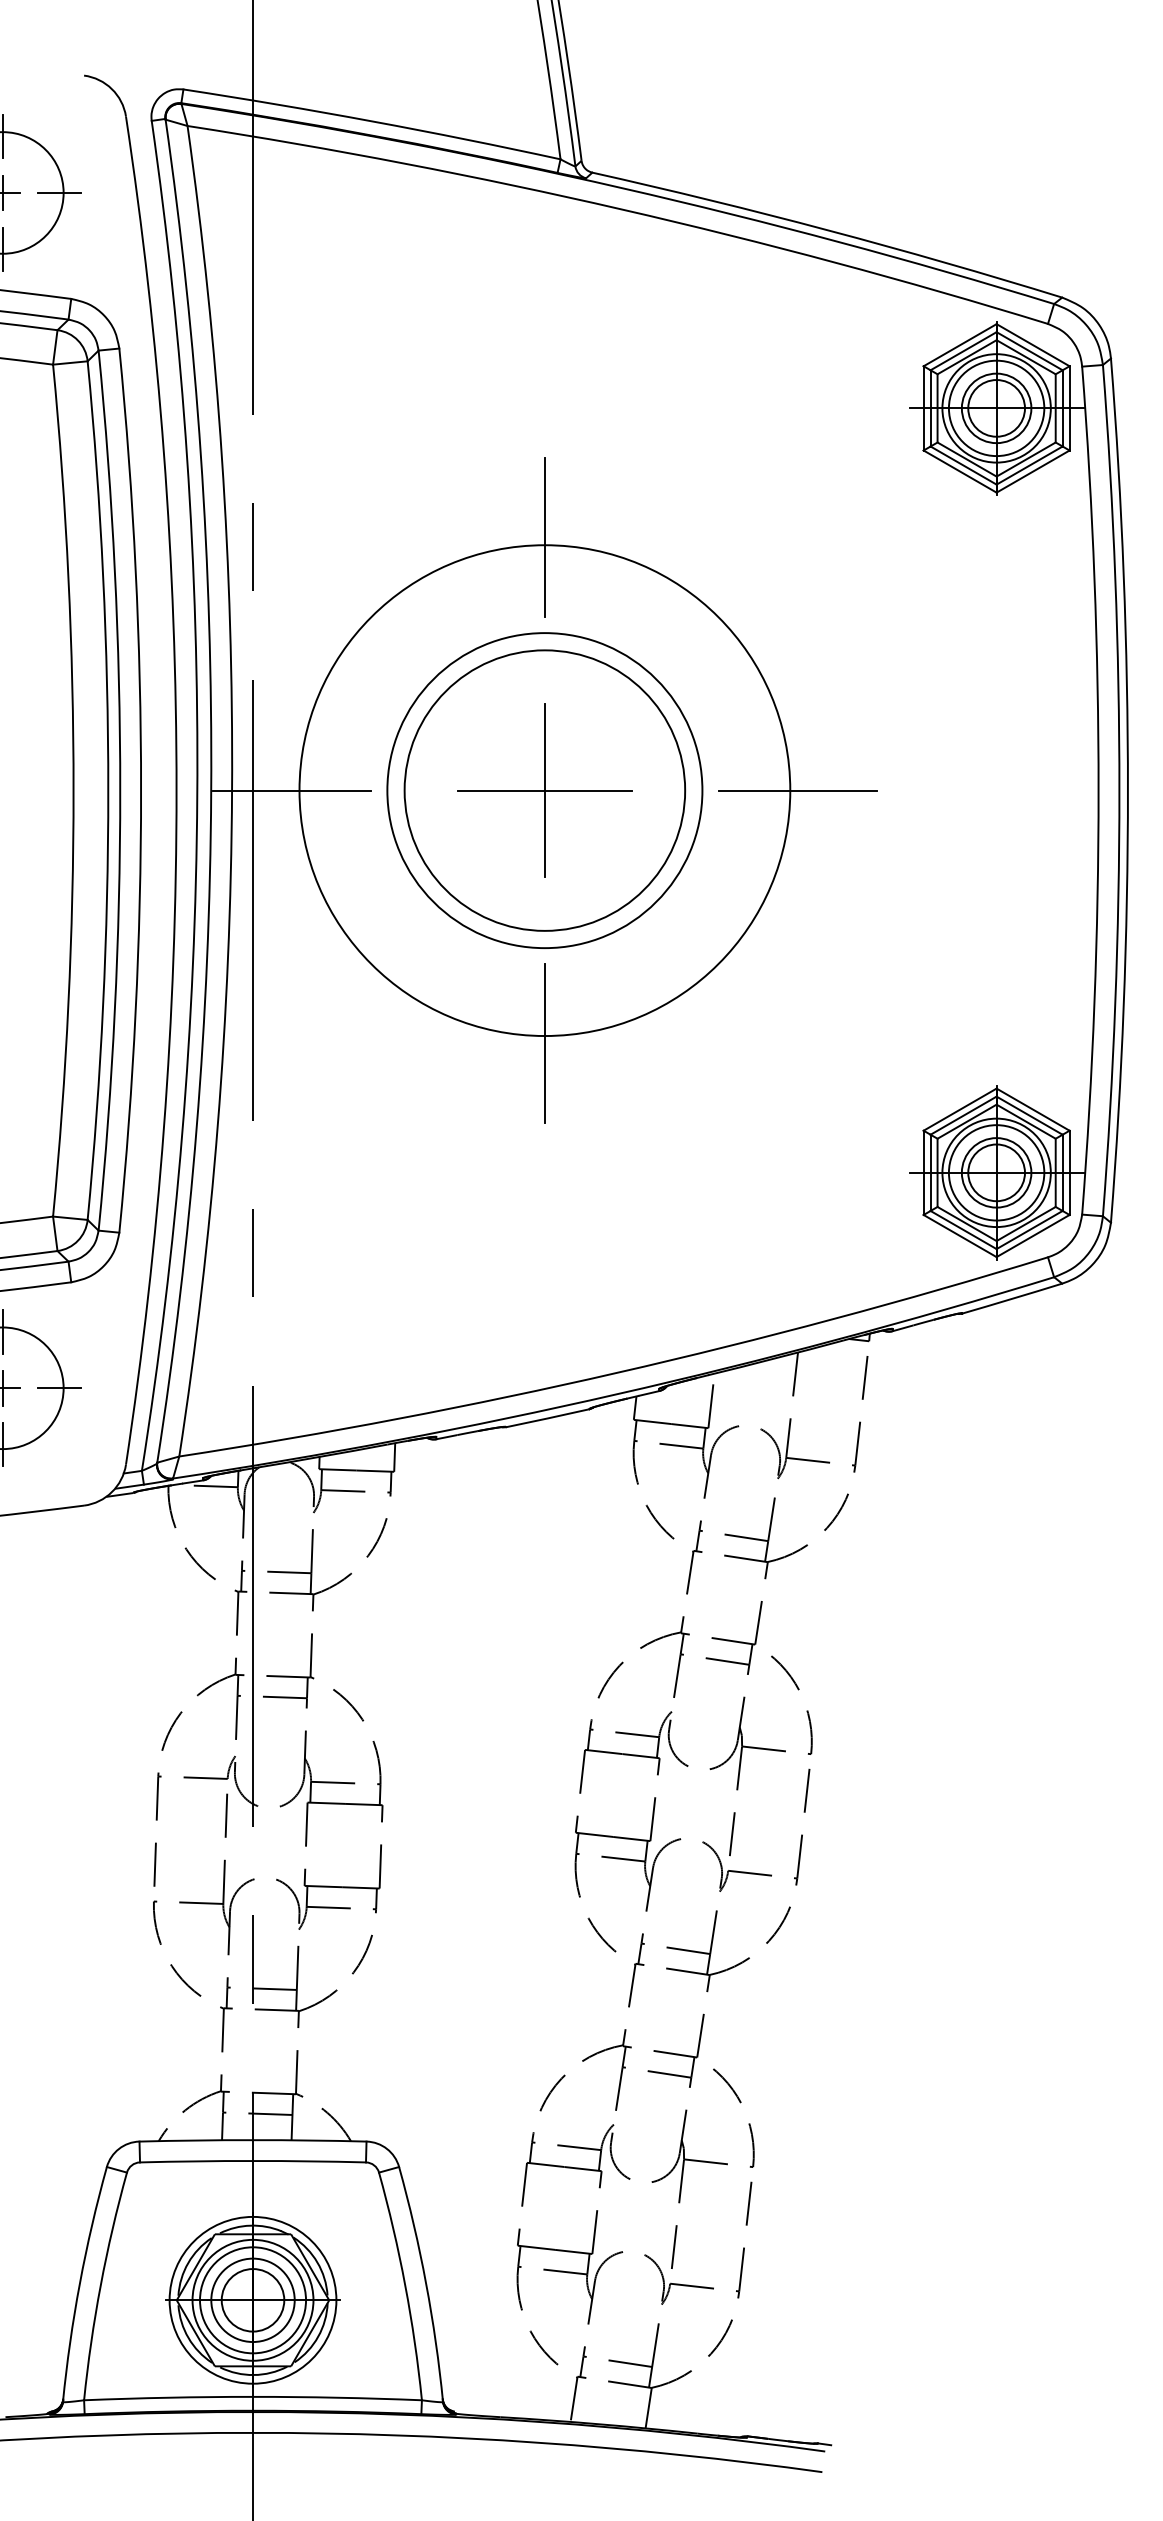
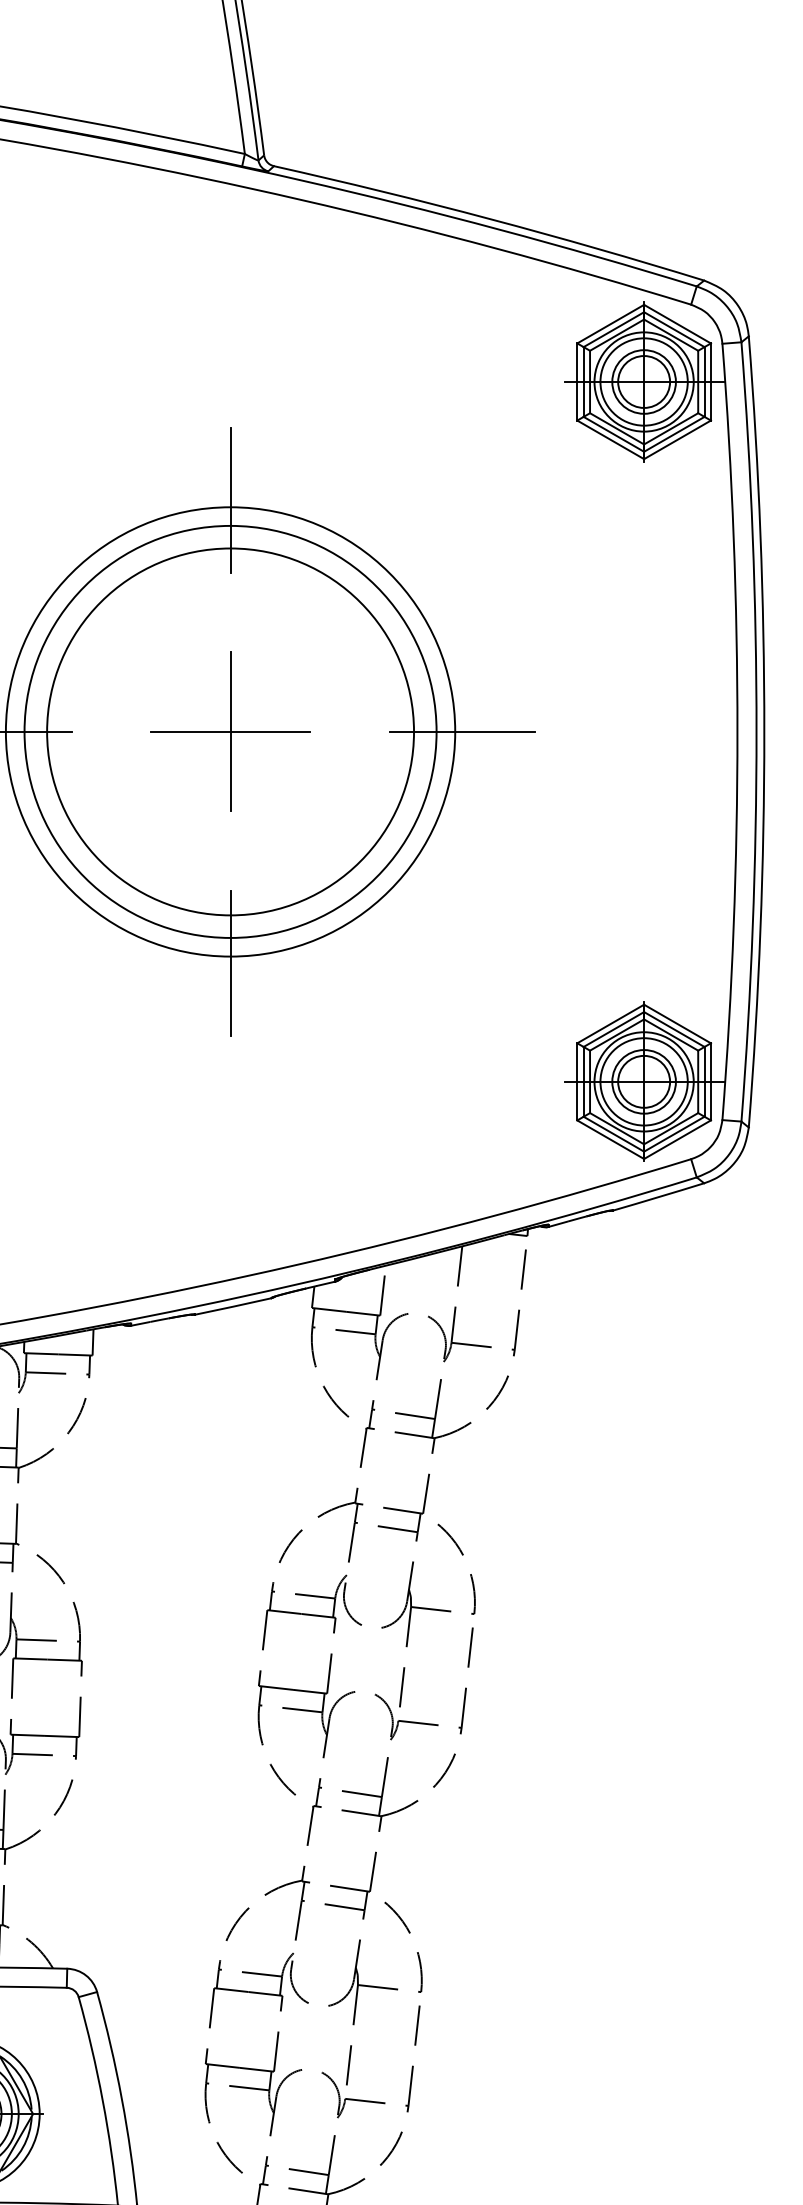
circle: (544, 790) -> (230, 731), size x1.43
circle: (544, 790) -> (230, 731), size x1.43

